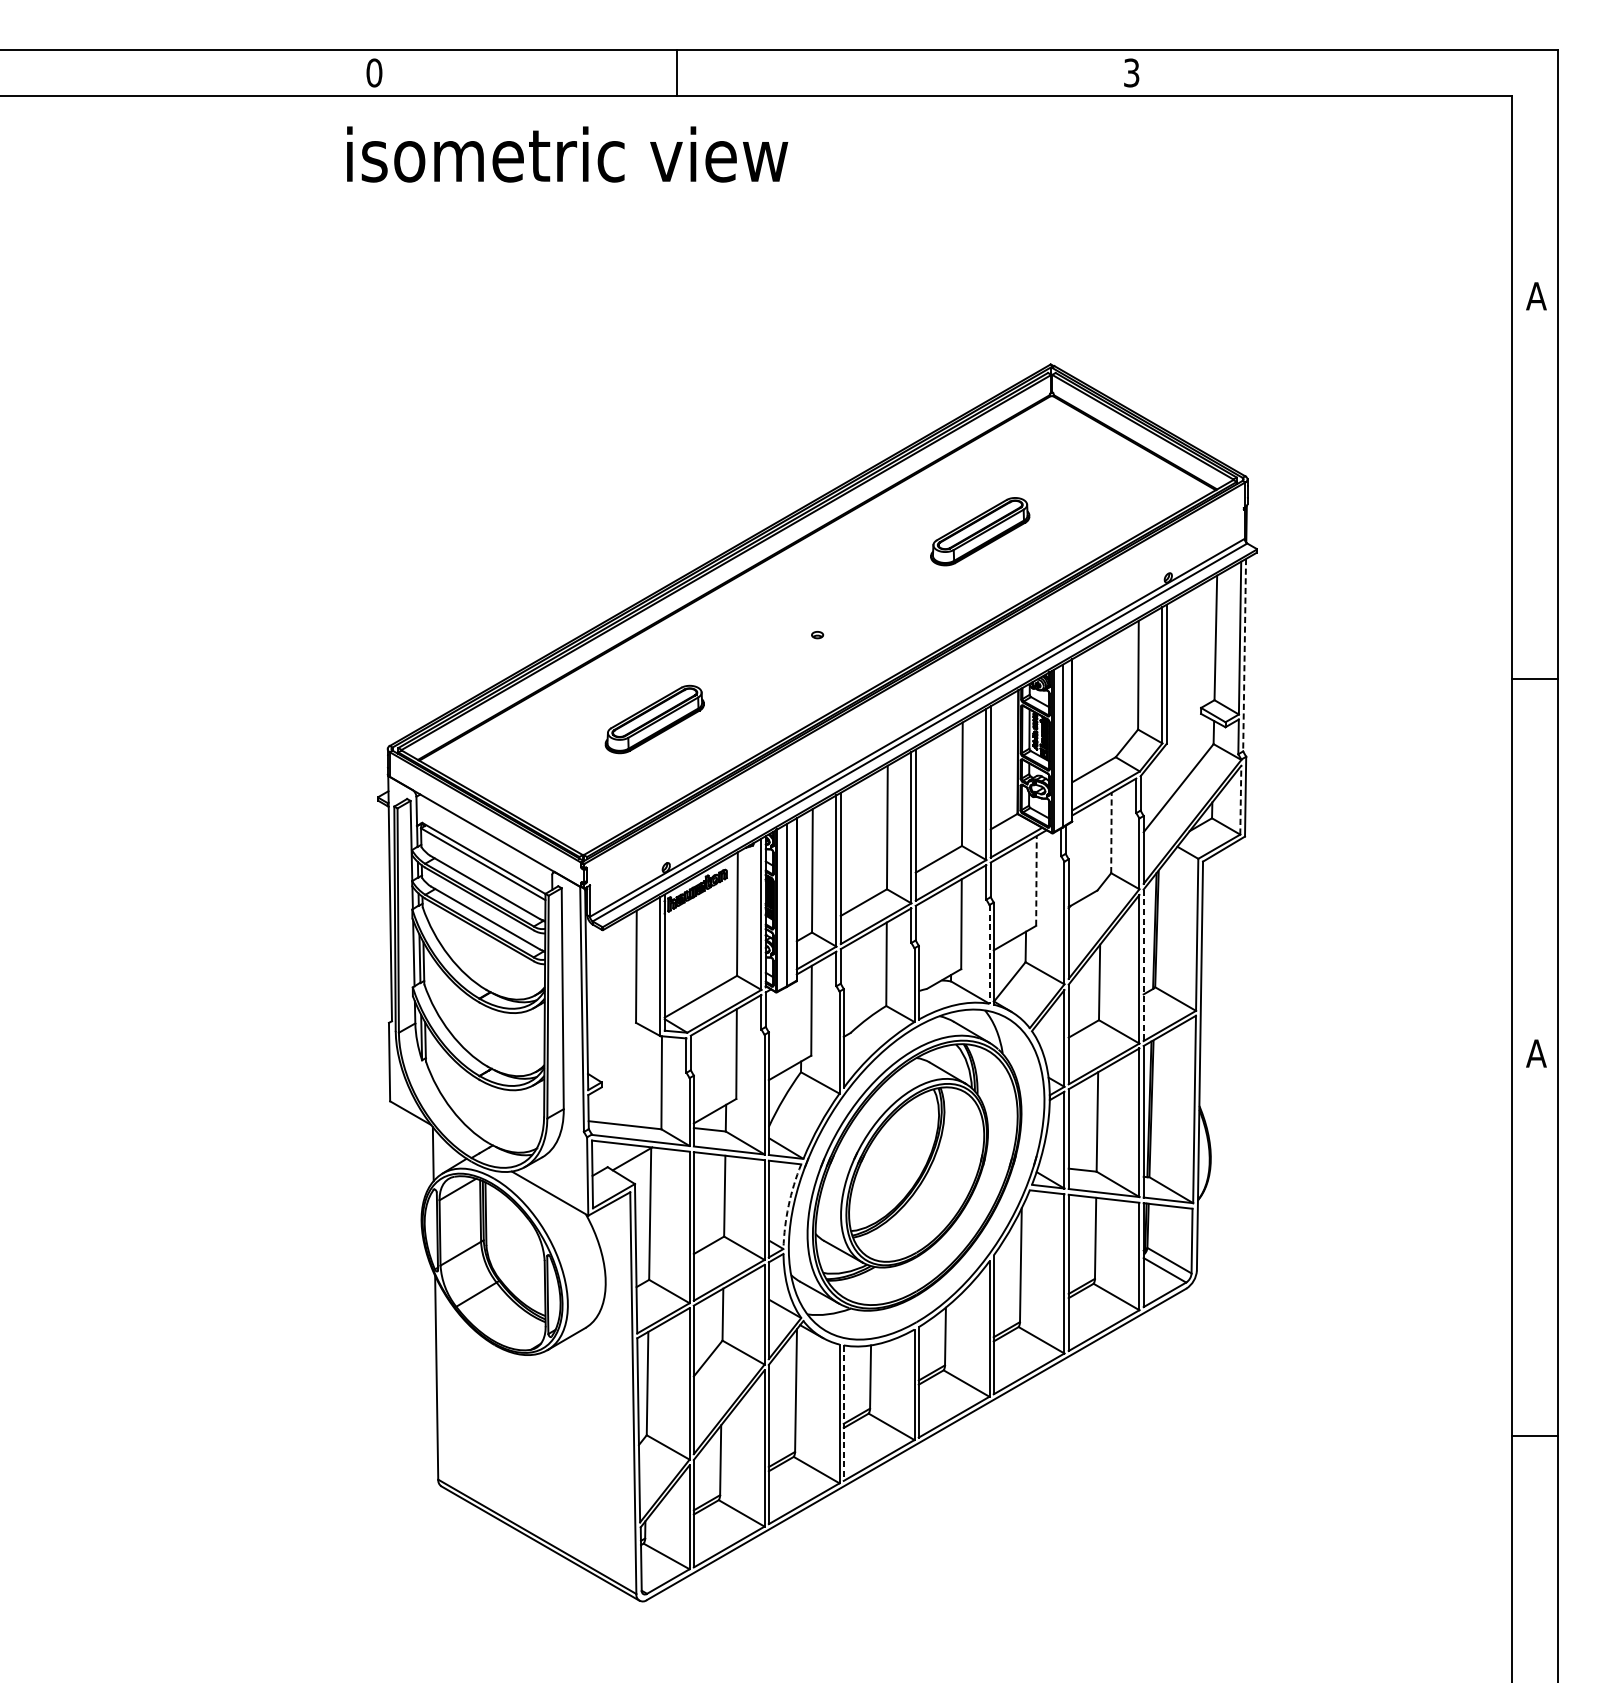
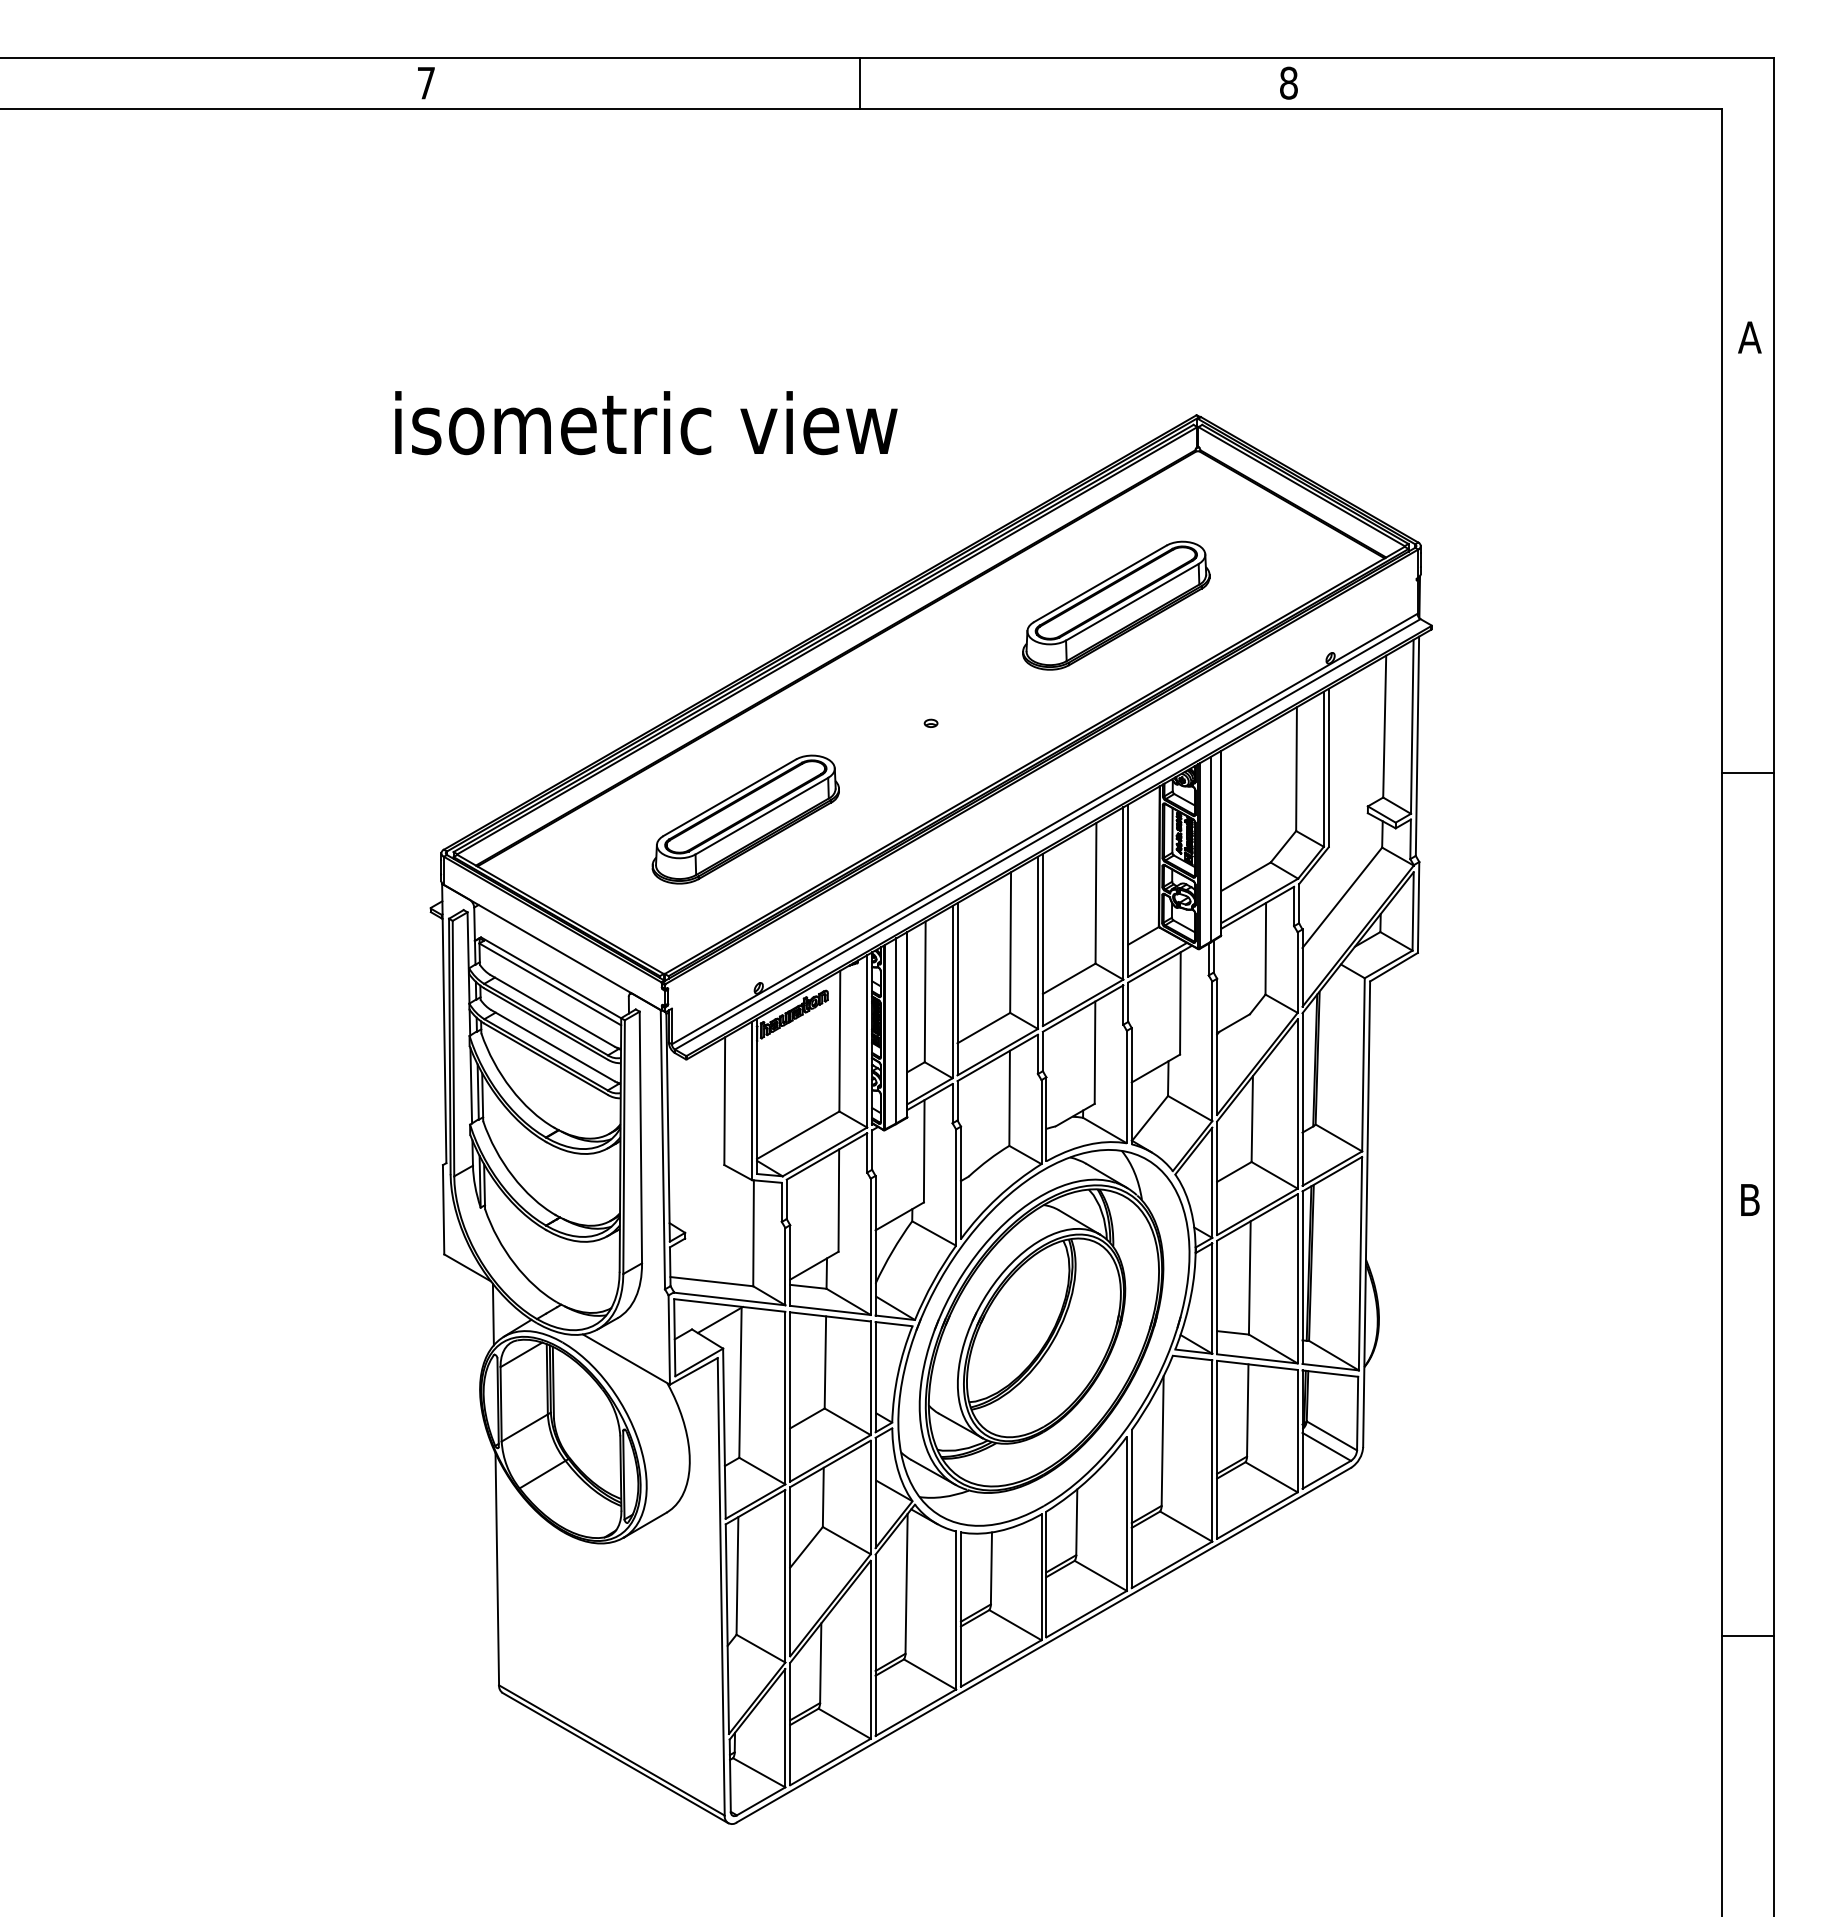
text: (374, 72) -> (426, 82), 0 -> 7
text: (1131, 72) -> (1288, 82), 3 -> 8
line: (676, 73) -> (859, 83), moved
text: (567, 154) -> (646, 423), moved
part: (980, 531) -> (1116, 605), size x1.67
line: (1244, 655) -> (1417, 746), dashed -> solid
part: (654, 719) -> (745, 819), size x1.67
line: (1241, 799) -> (1413, 910), dashed -> solid
line: (1111, 832) -> (1265, 948), dashed -> solid
line: (1036, 880) -> (1180, 1002), dashed -> solid
line: (989, 954) -> (1126, 1087), dashed -> solid
line: (1143, 966) -> (1302, 1100), dashed -> solid
text: (1536, 1053) -> (1749, 1199), A -> B
arc: (788, 1205) -> (898, 1373), dashed -> solid
line: (843, 1413) -> (960, 1610), dashed -> solid

